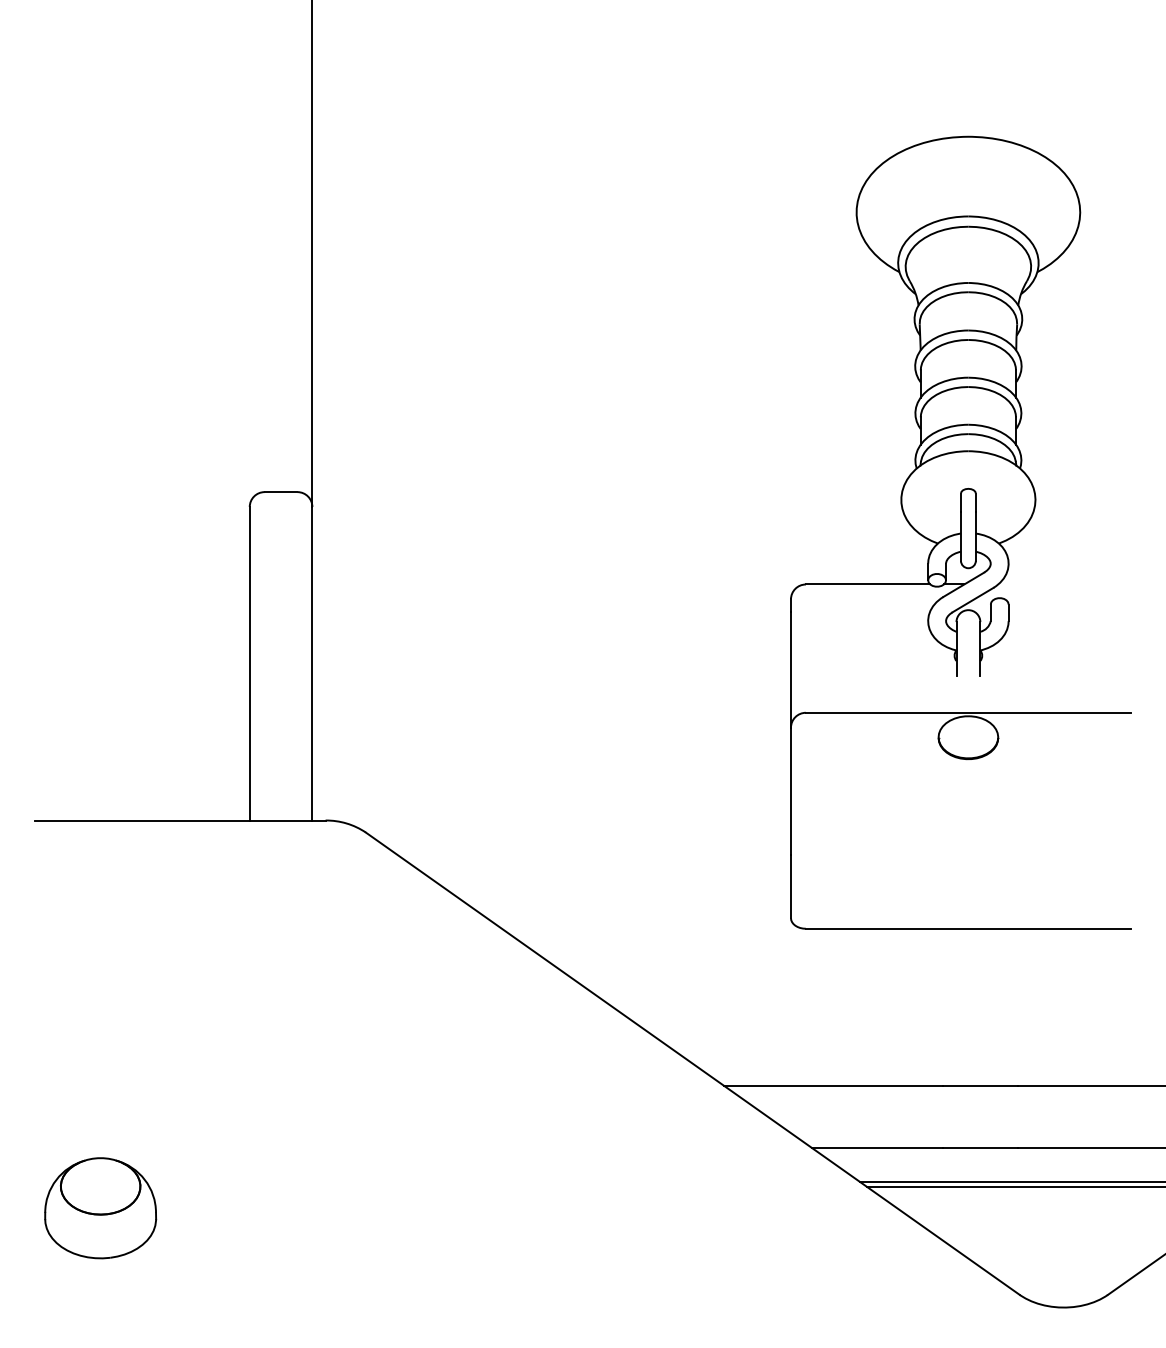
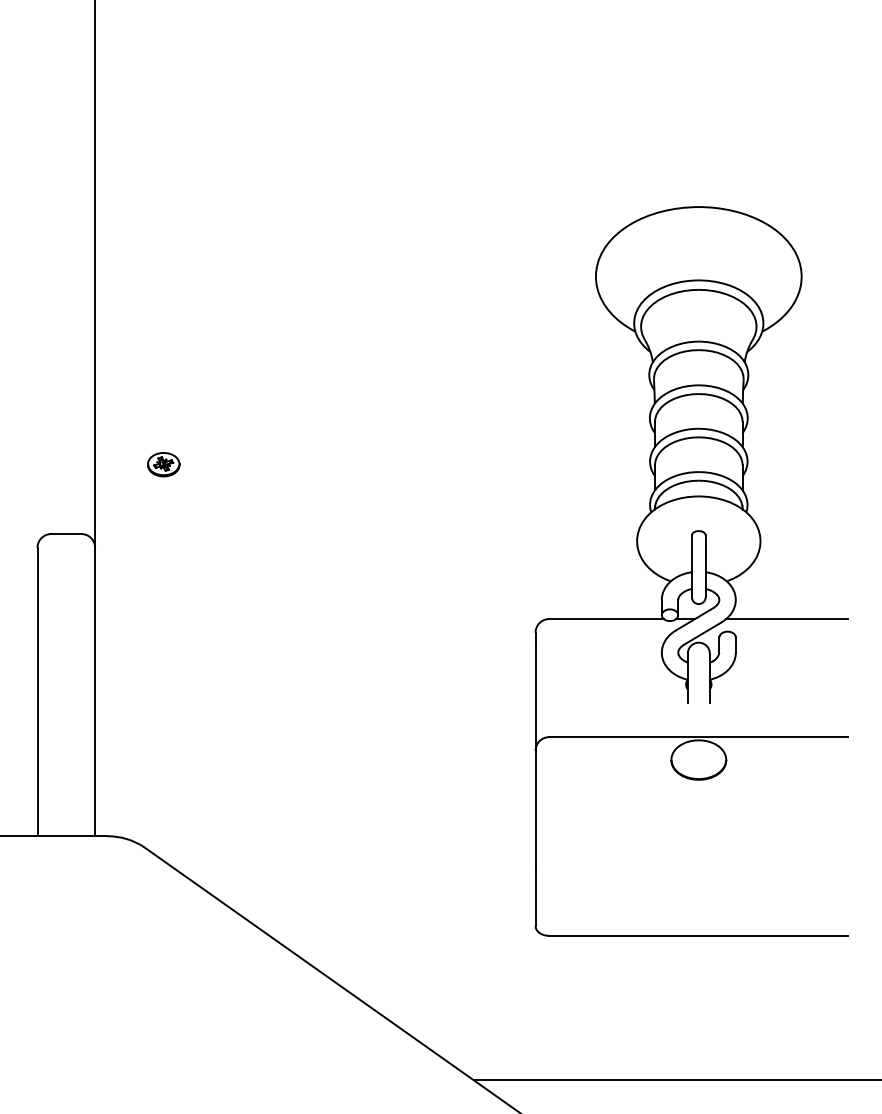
part: (386, 416) -> (163, 464), added
line: (1064, 584) -> (787, 619), added

